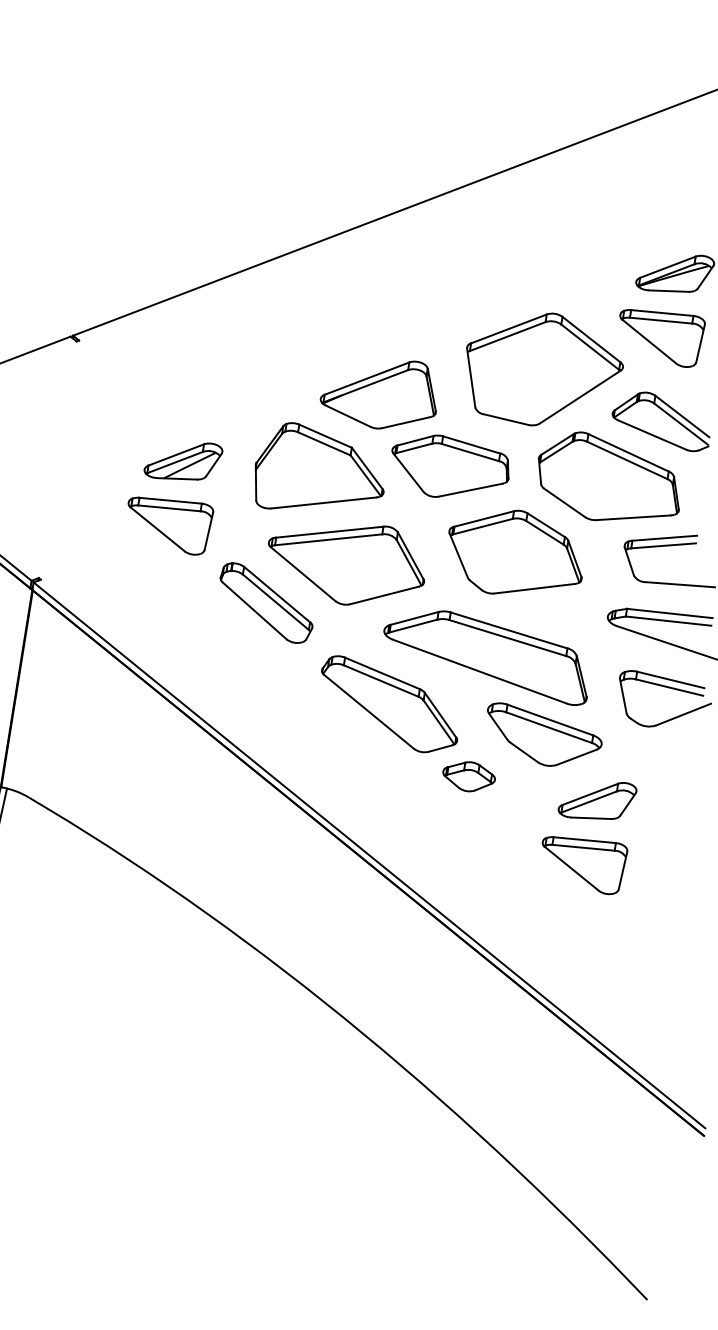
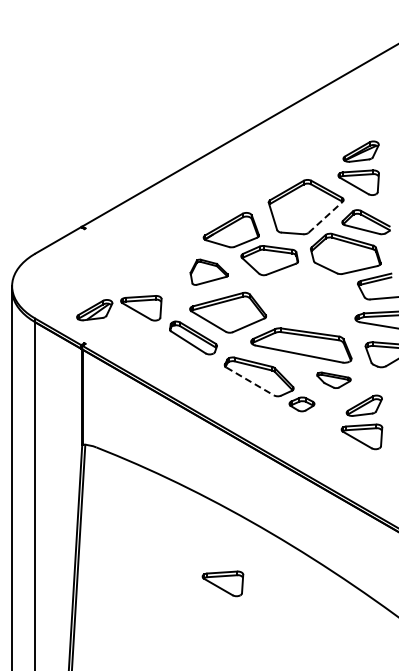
line: (582, 395) -> (326, 216), solid -> dashed
part: (182, 461) -> (94, 310), moved
part: (321, 472) -> (209, 272), size x0.6
part: (514, 552) -> (306, 295), removed
line: (369, 712) -> (250, 381), solid -> dashed
part: (542, 737) -> (333, 380), size x0.6
part: (245, 1121) -> (222, 583), added

